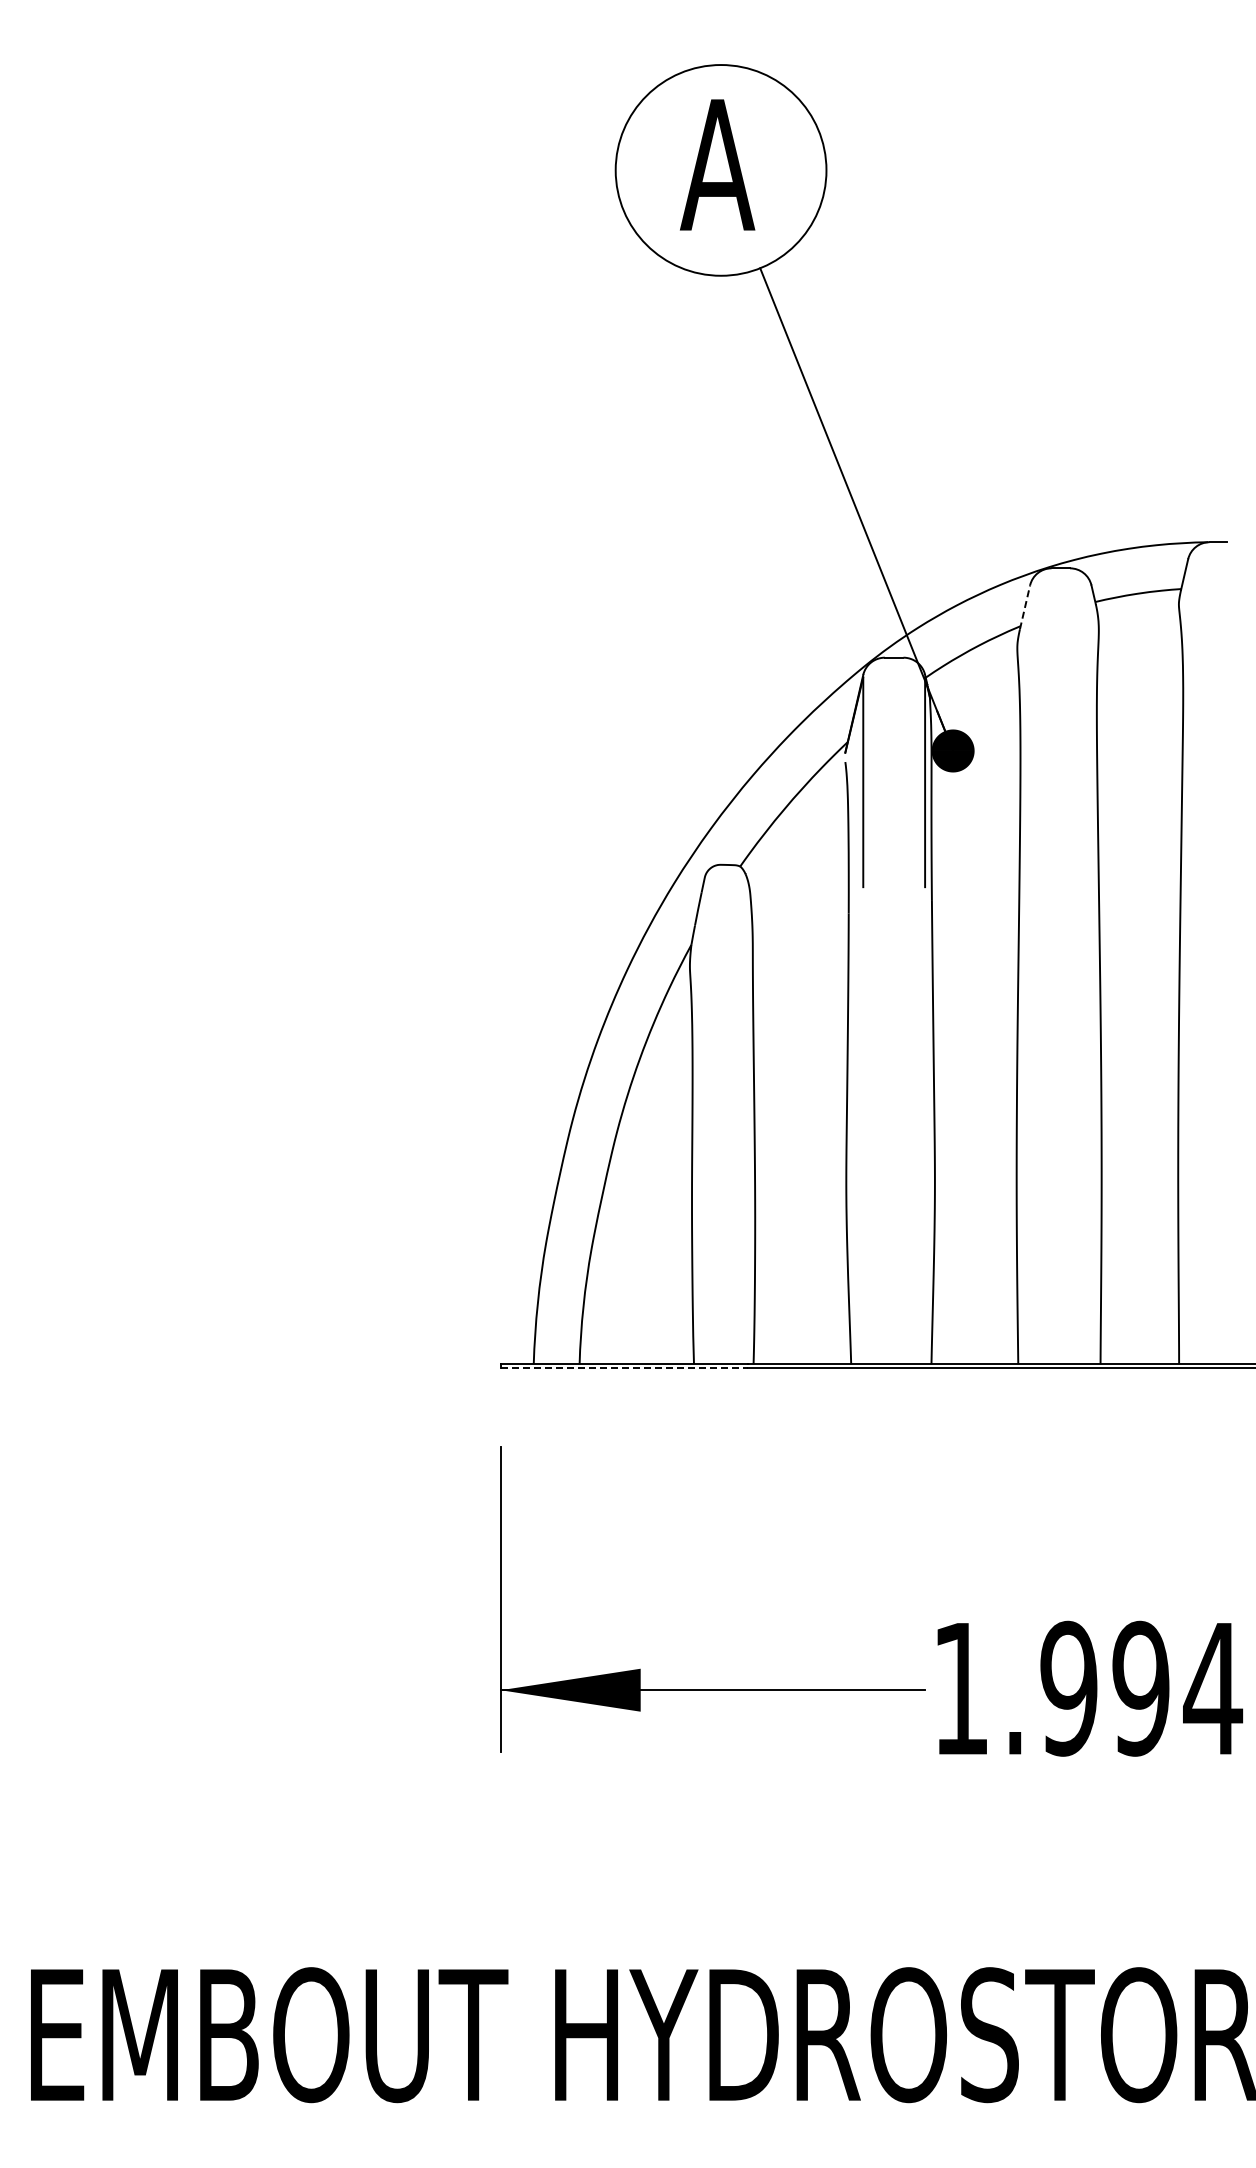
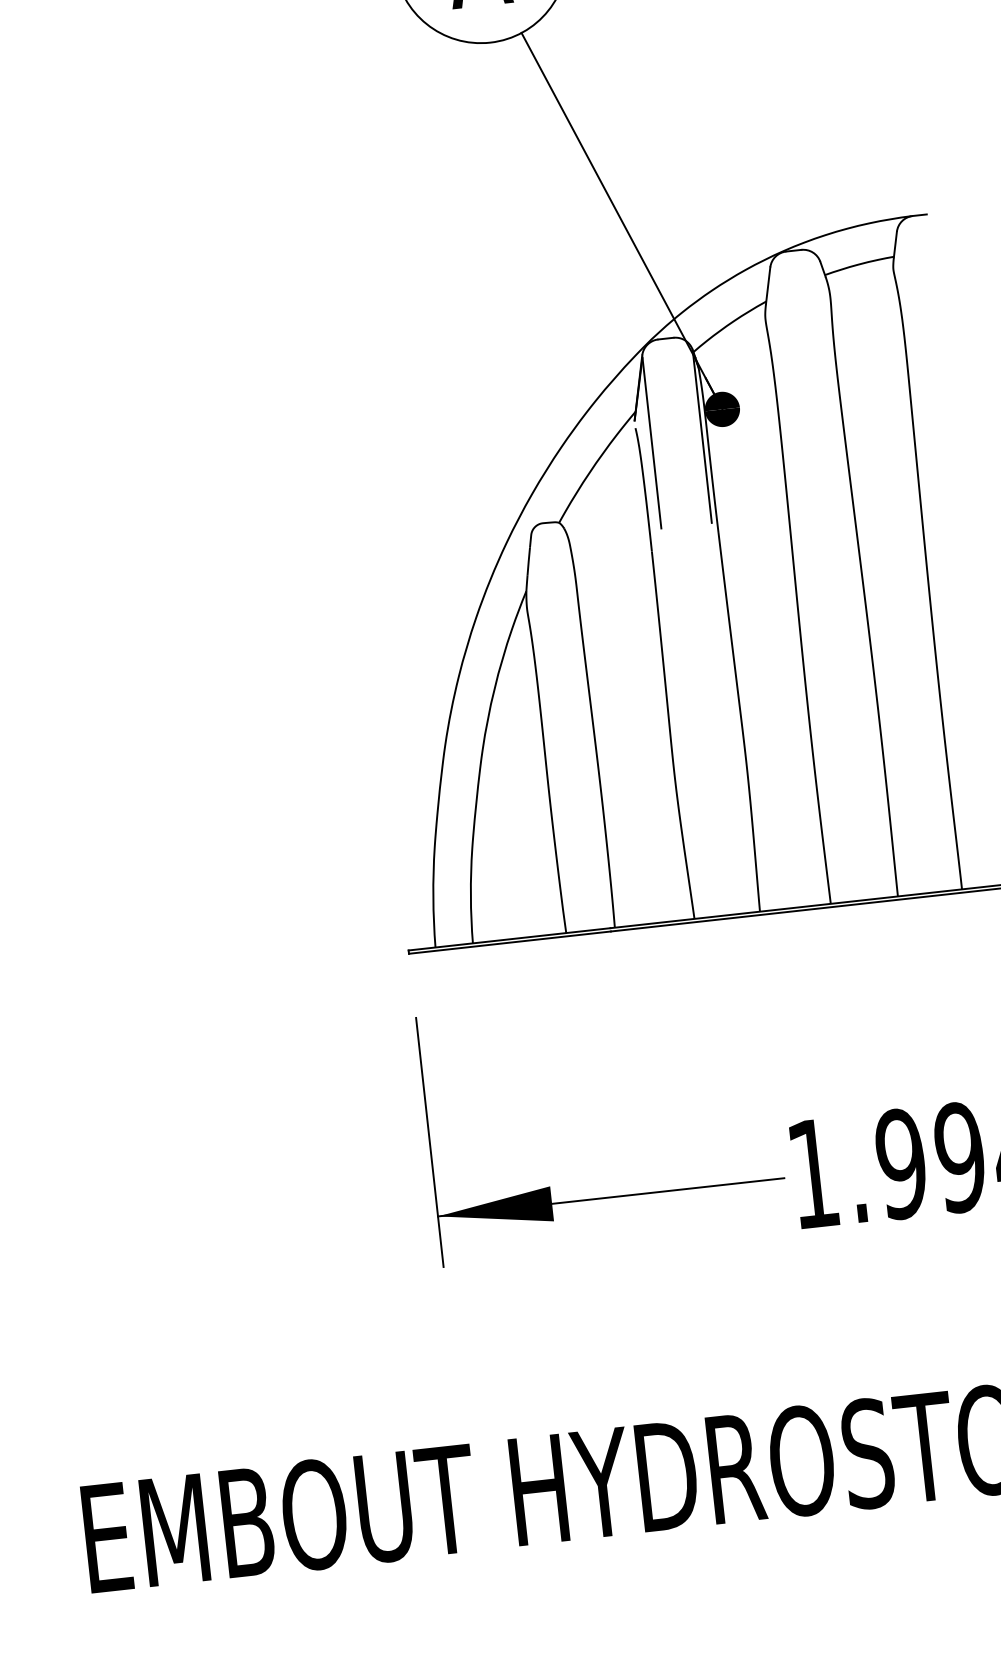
line: (1025, 607) -> (768, 285), dashed -> solid
line: (624, 1368) -> (509, 942), dashed -> solid

